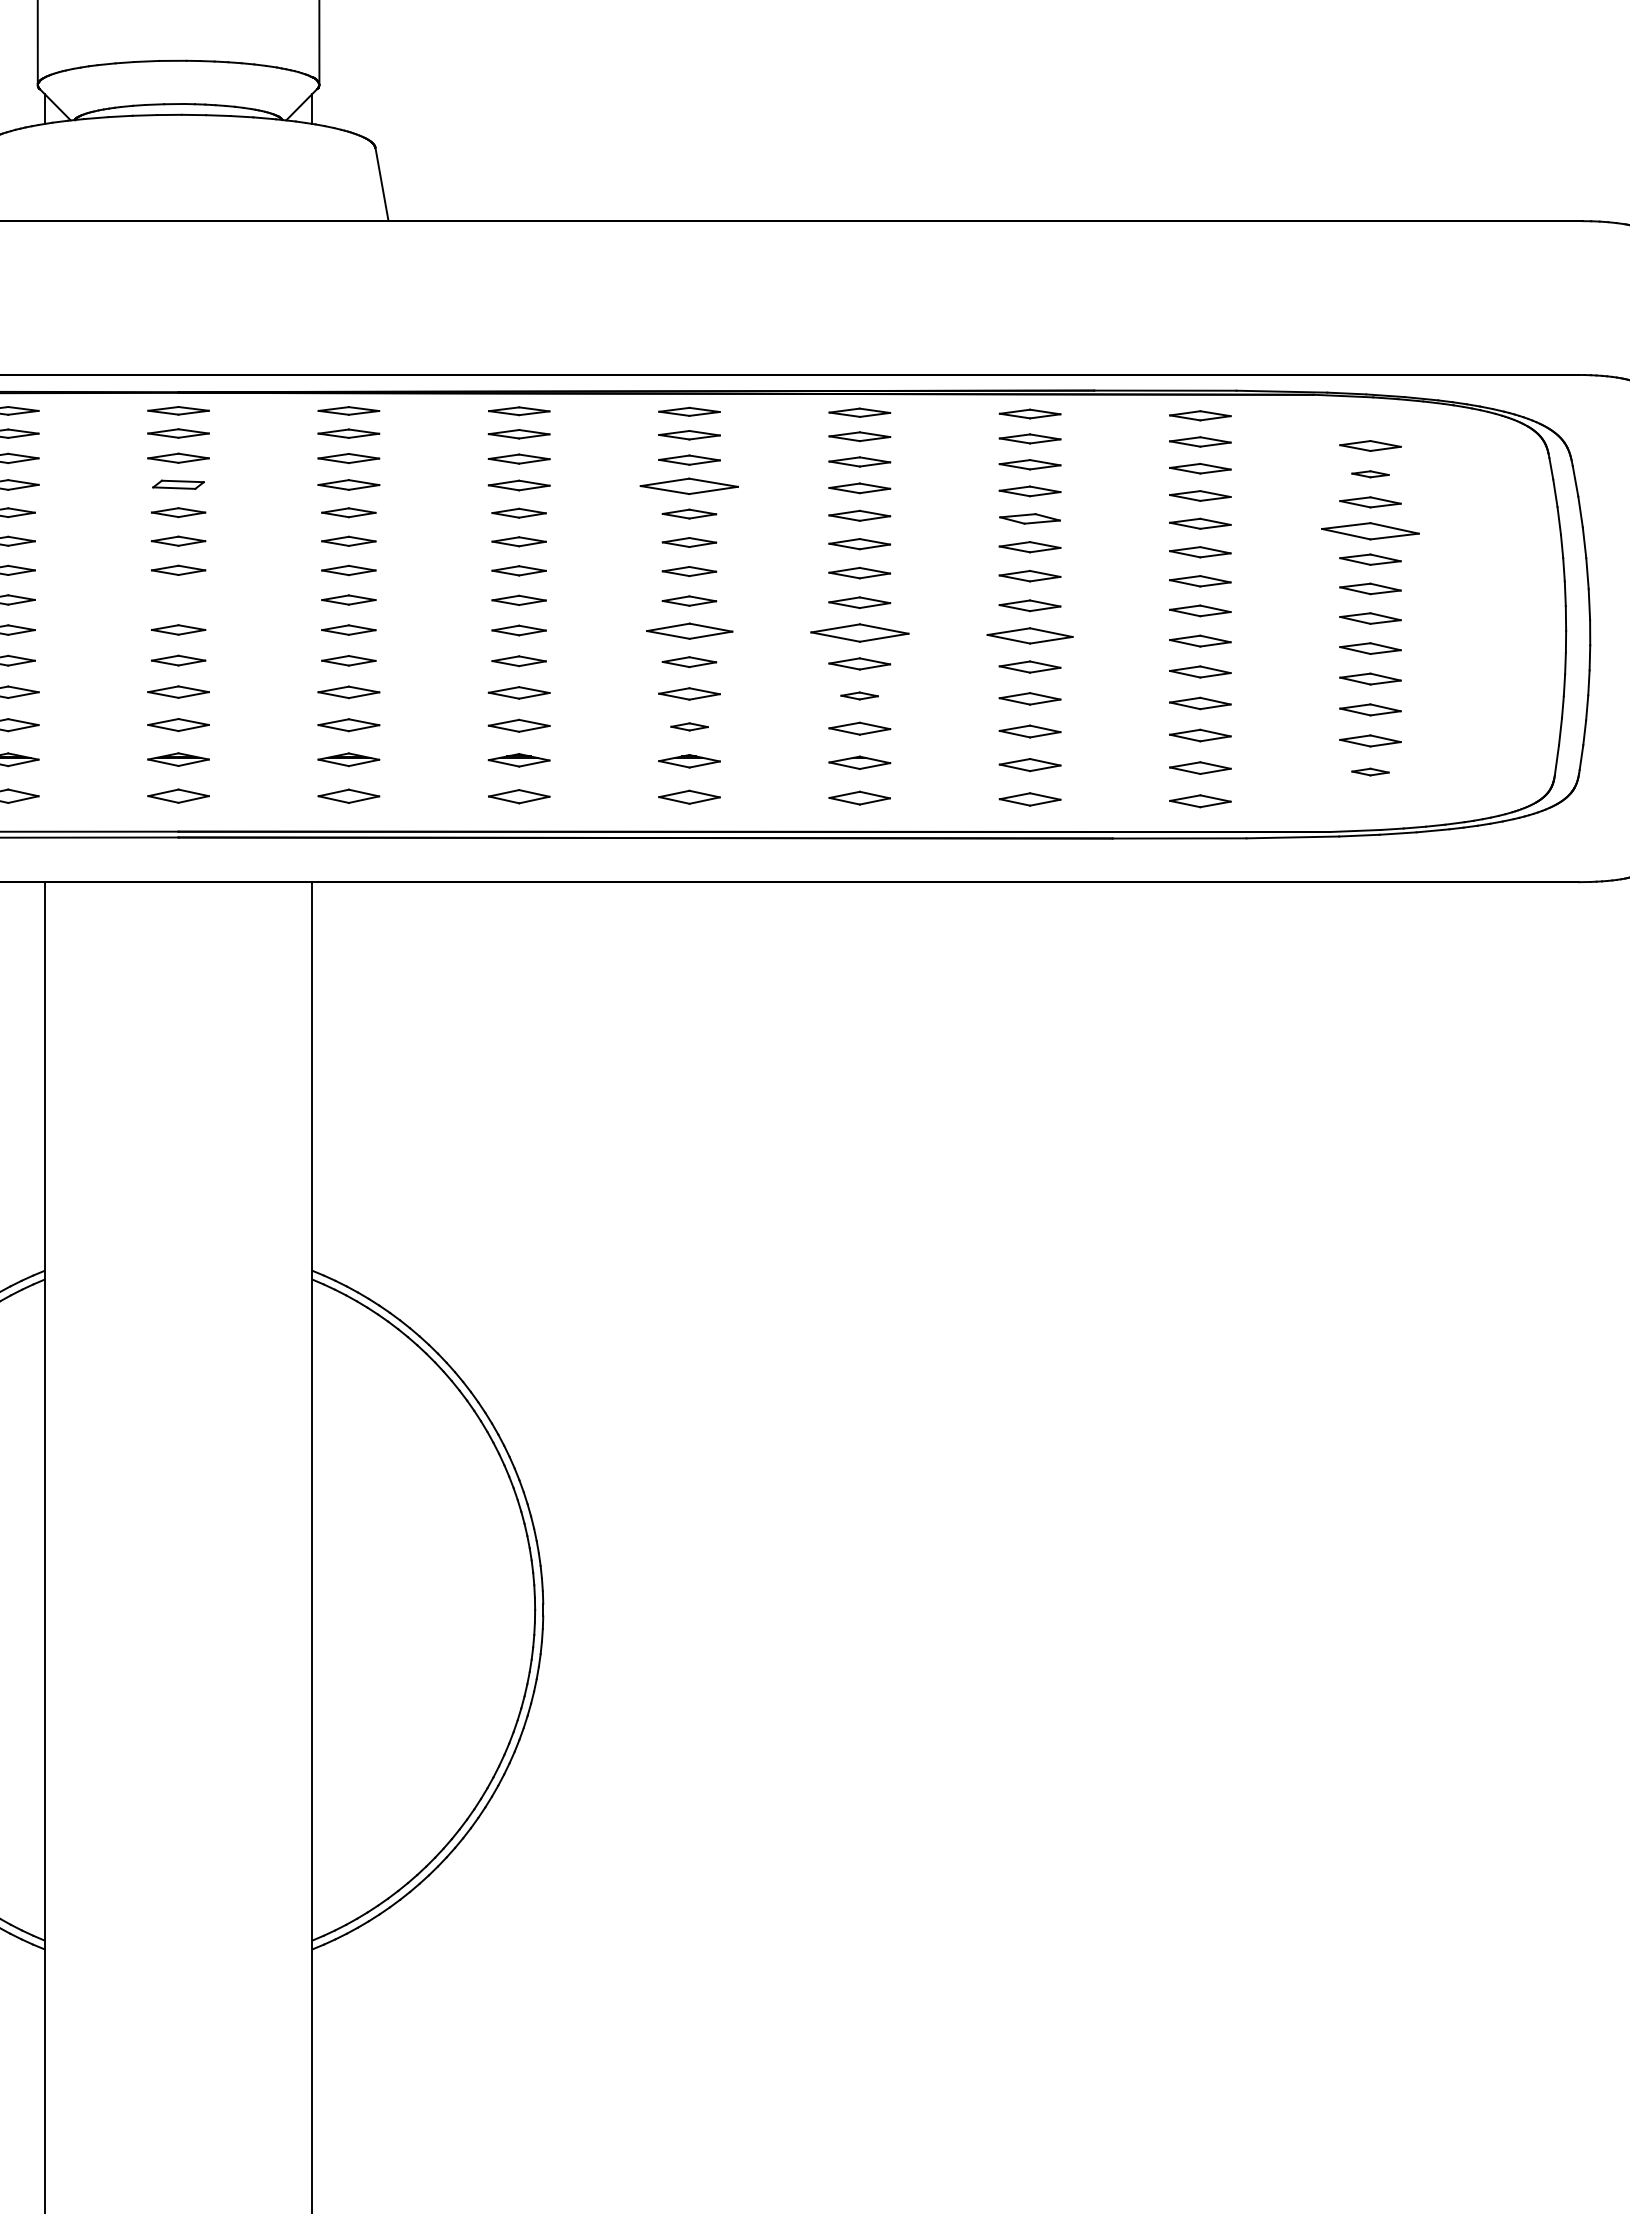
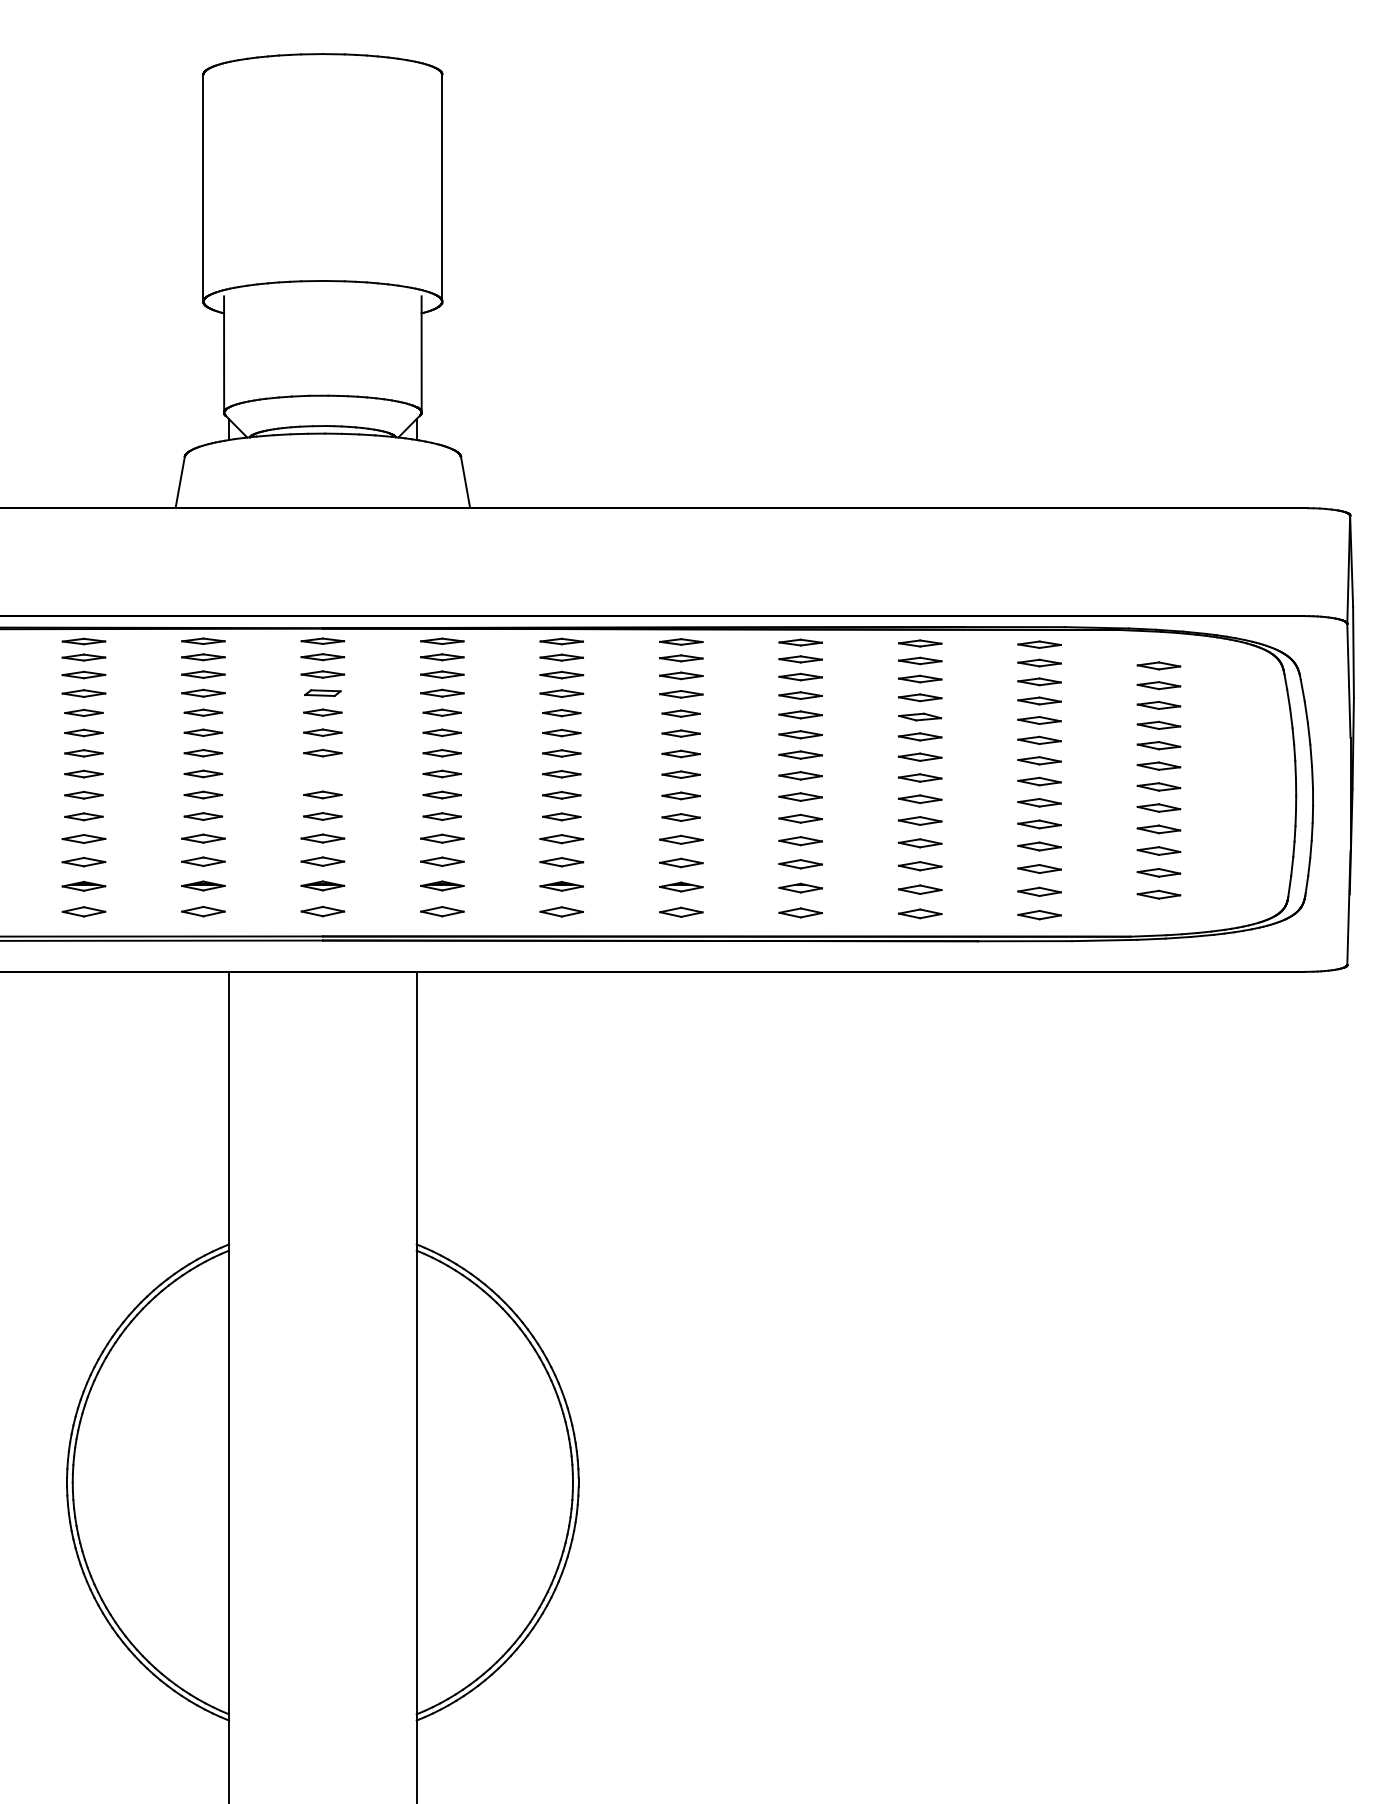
part: (1369, 473) -> (1158, 685), size x1.67
part: (689, 486) -> (681, 694), size x0.62
part: (1369, 529) -> (1158, 724), size x0.62
part: (688, 630) -> (680, 795), size x0.62
part: (859, 632) -> (800, 796), size x0.62
part: (1029, 636) -> (919, 799), size x0.71
part: (859, 696) -> (800, 841), size x1.67
part: (689, 726) -> (681, 862), size x1.67
part: (1369, 771) -> (1158, 894), size x1.67

